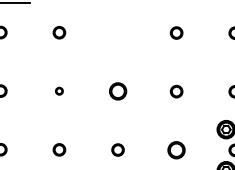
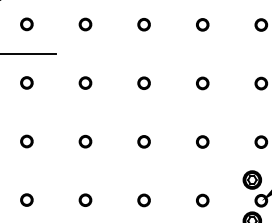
circle: (117, 32) -> (143, 82), added
part: (59, 91) -> (85, 141), size x1.67
circle: (117, 91) -> (143, 141), size x0.71
part: (176, 150) -> (202, 200), size x0.71

